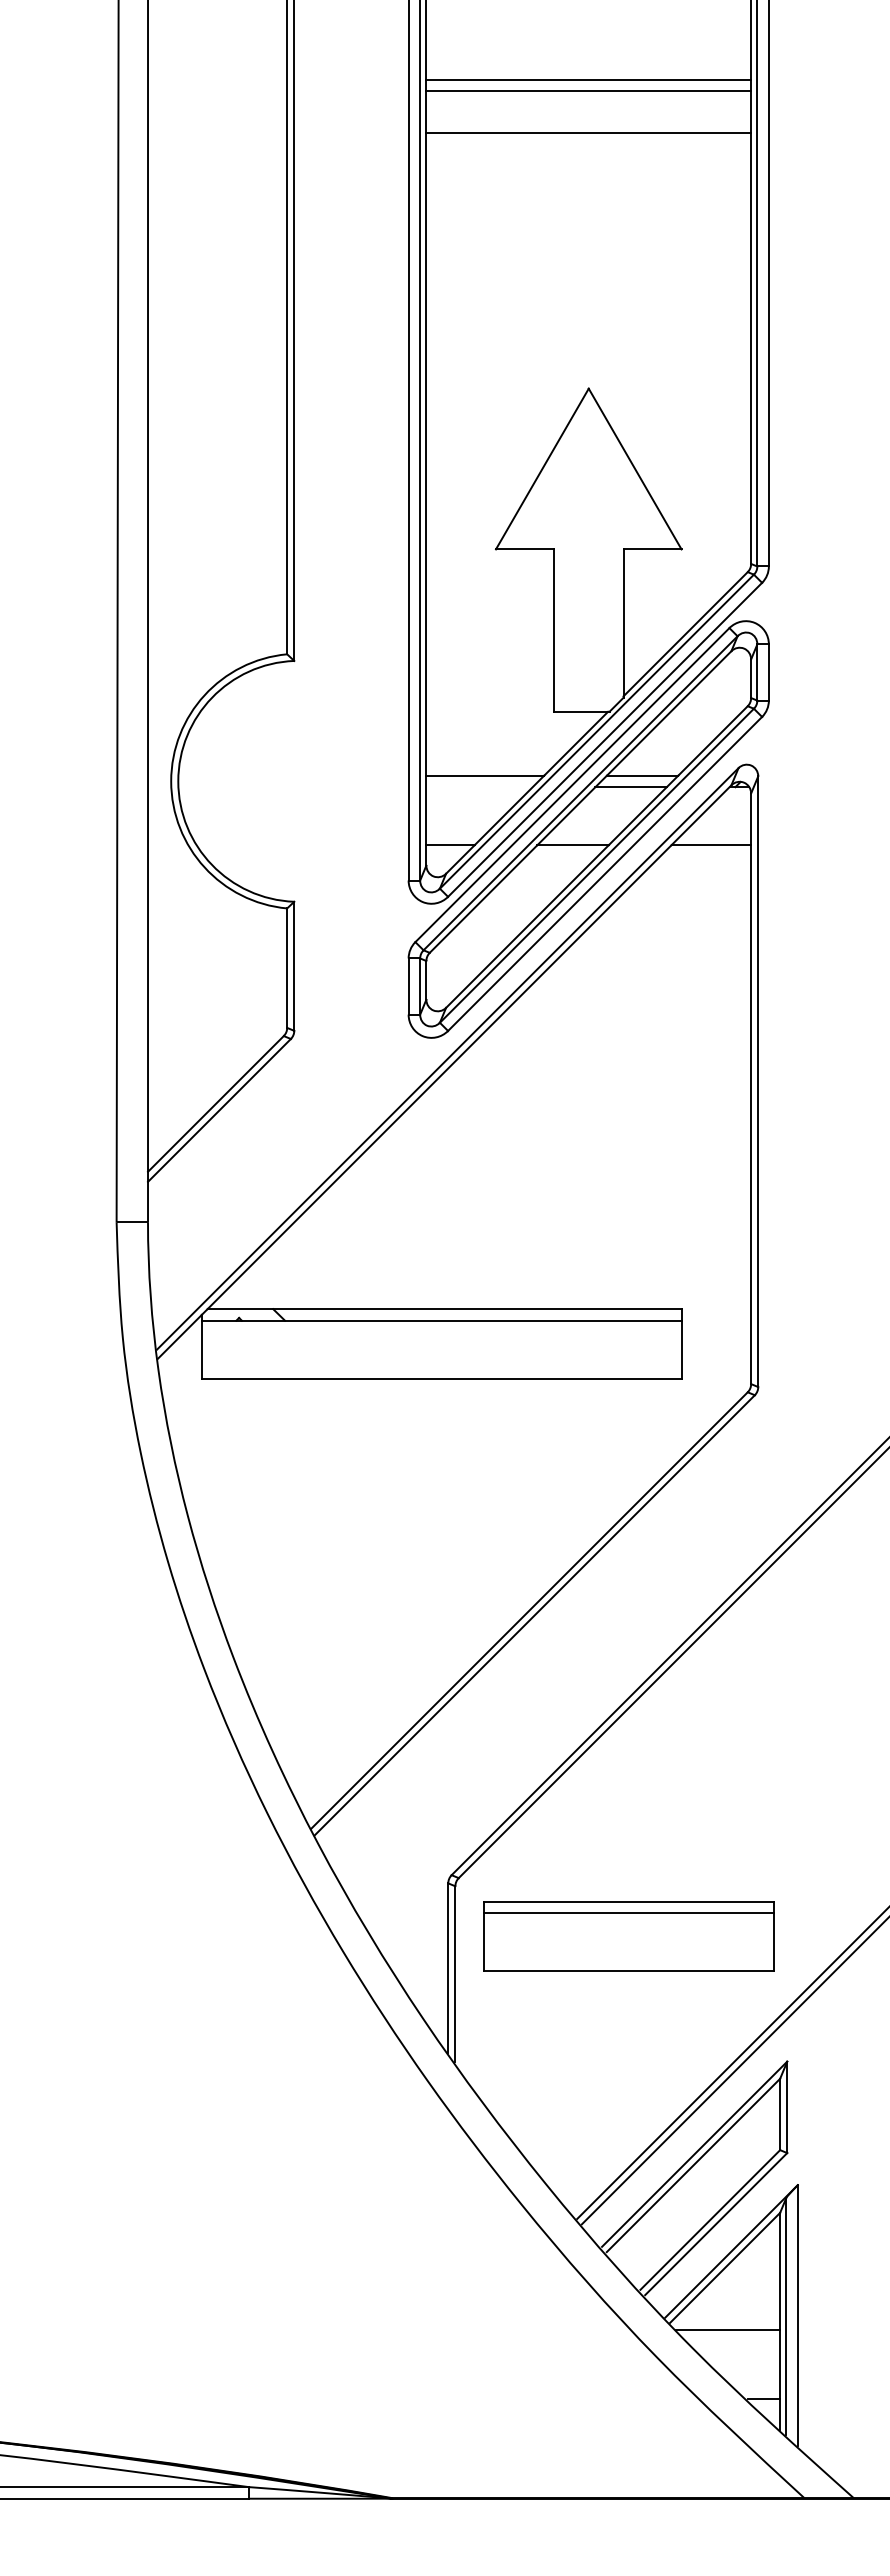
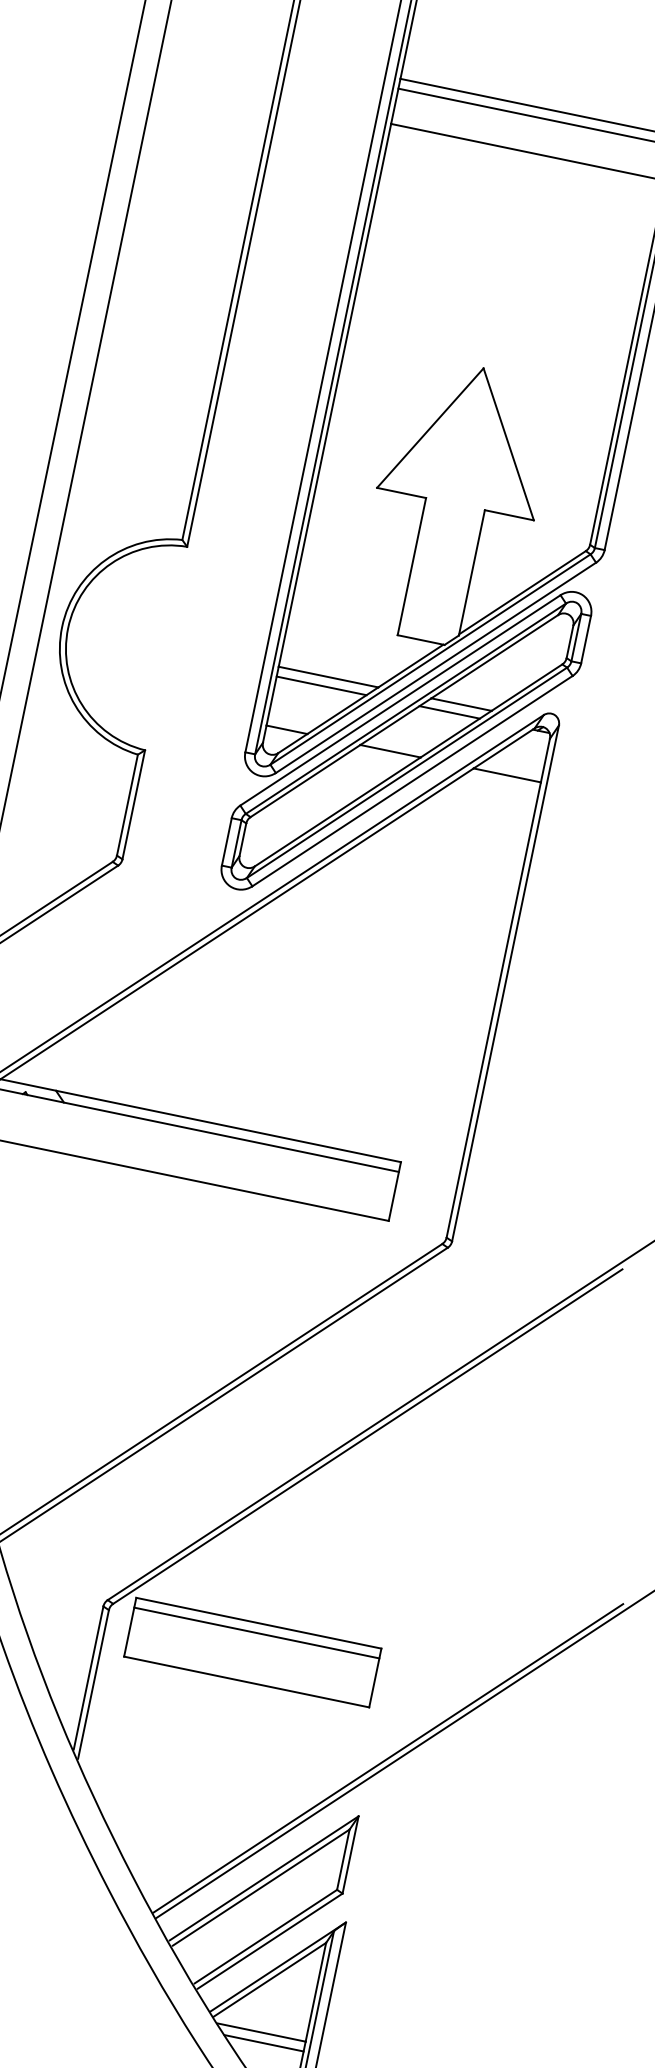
line: (479, 787) -> (321, 686), added
part: (628, 1936) -> (252, 1652), moved
line: (733, 2341) -> (264, 2043), added

